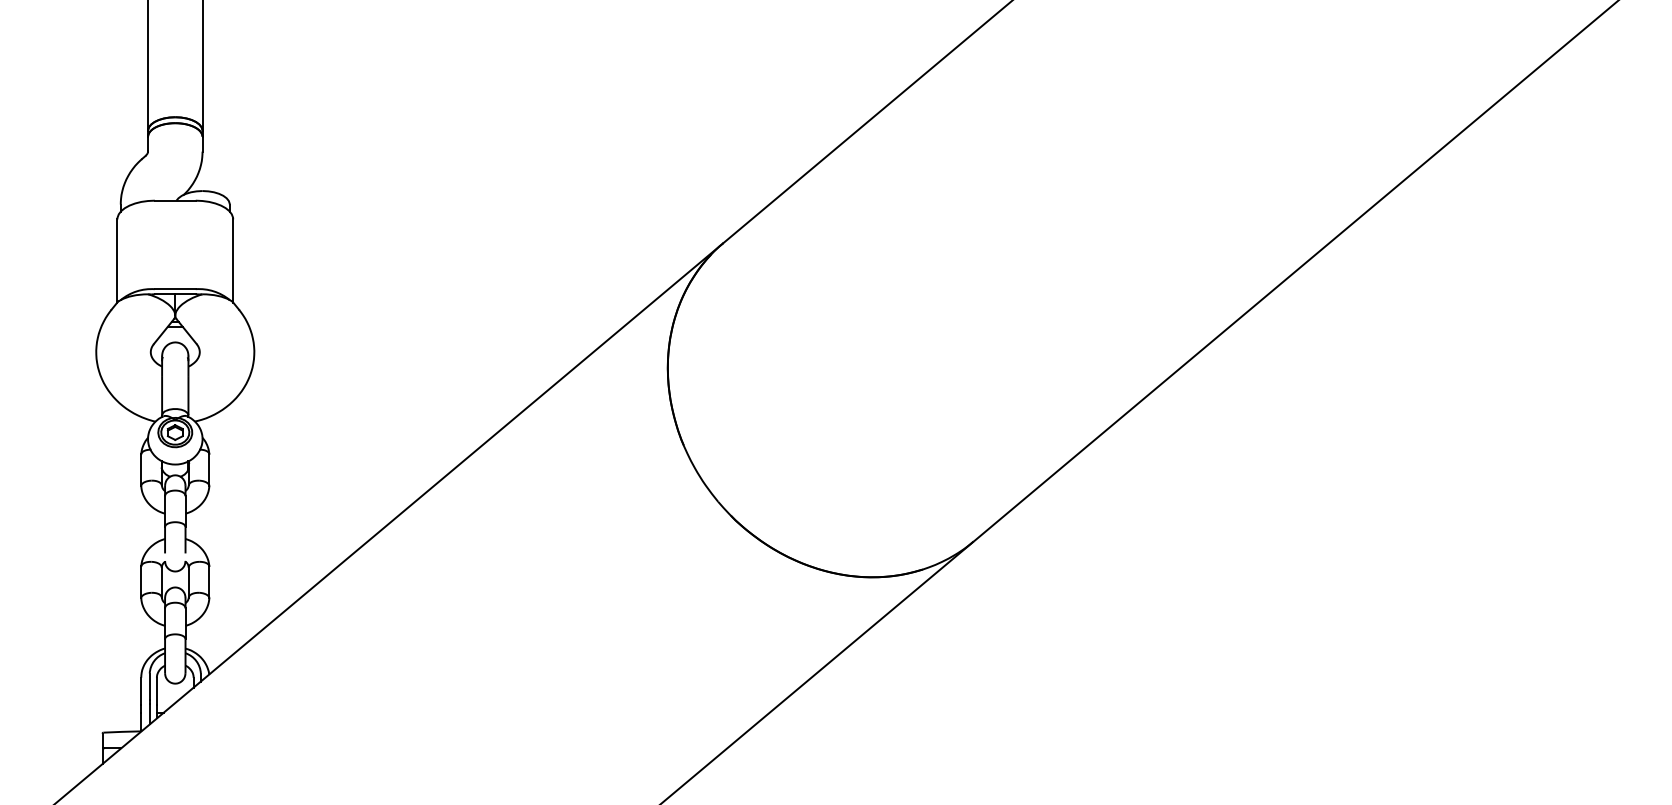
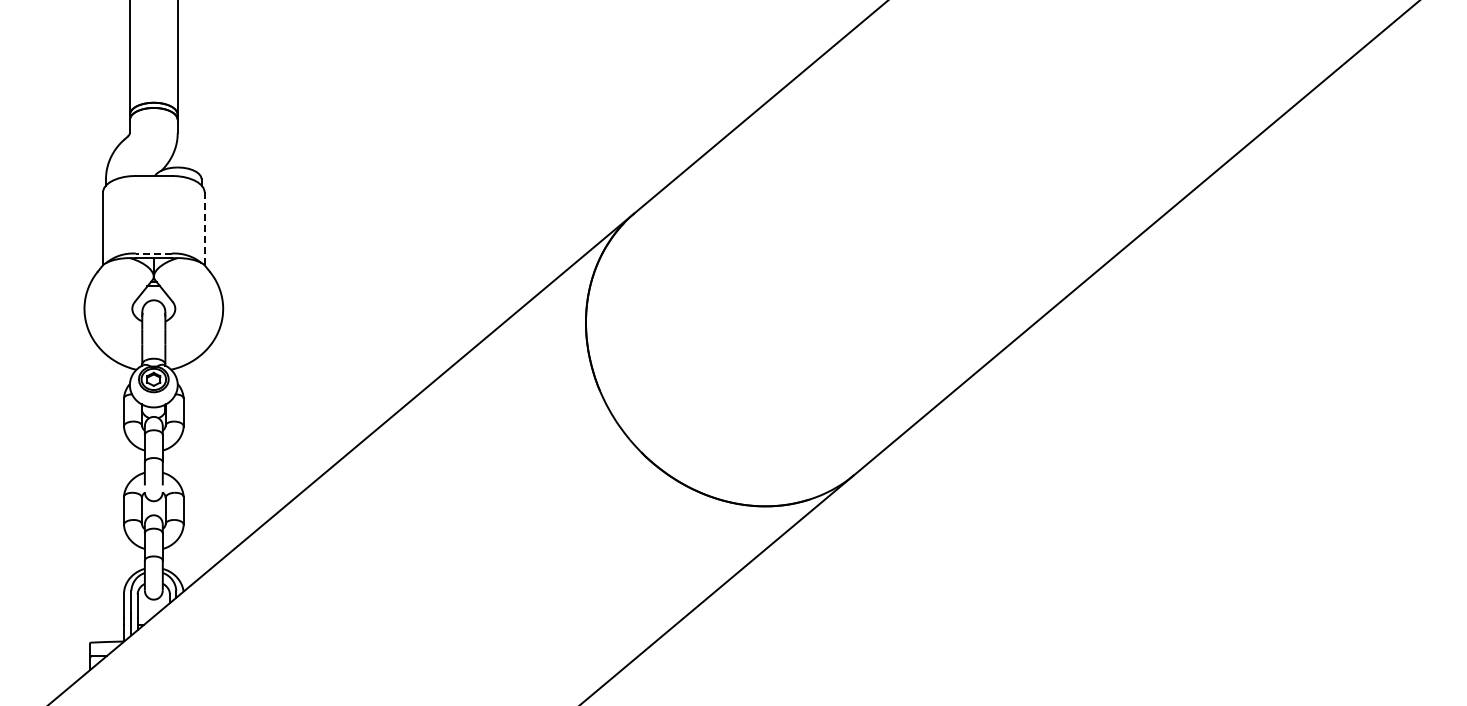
line: (233, 260) -> (204, 228), solid -> dashed
line: (174, 289) -> (153, 253), solid -> dashed

